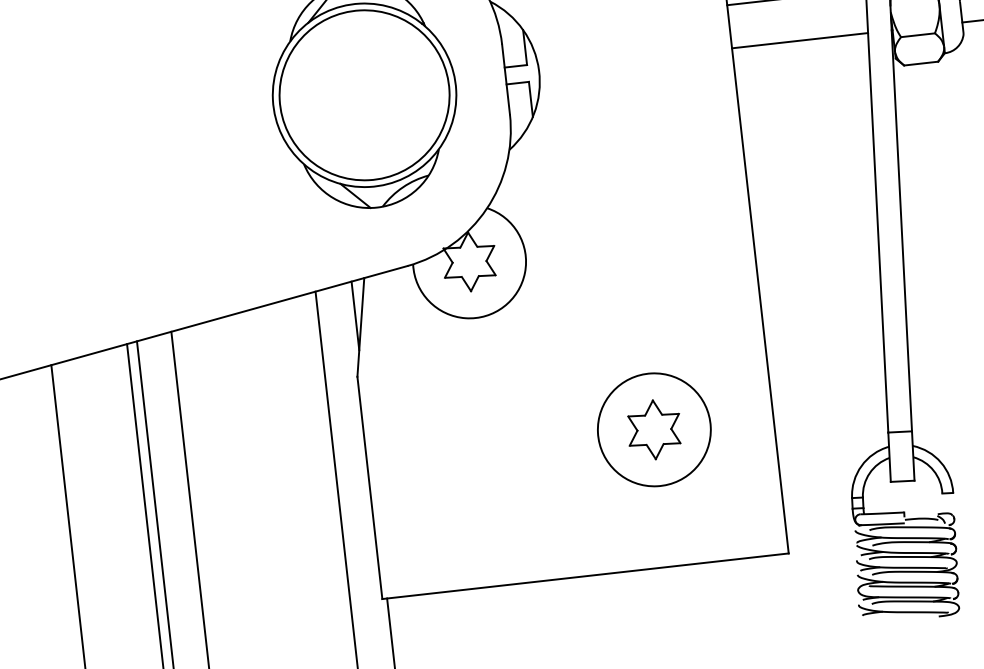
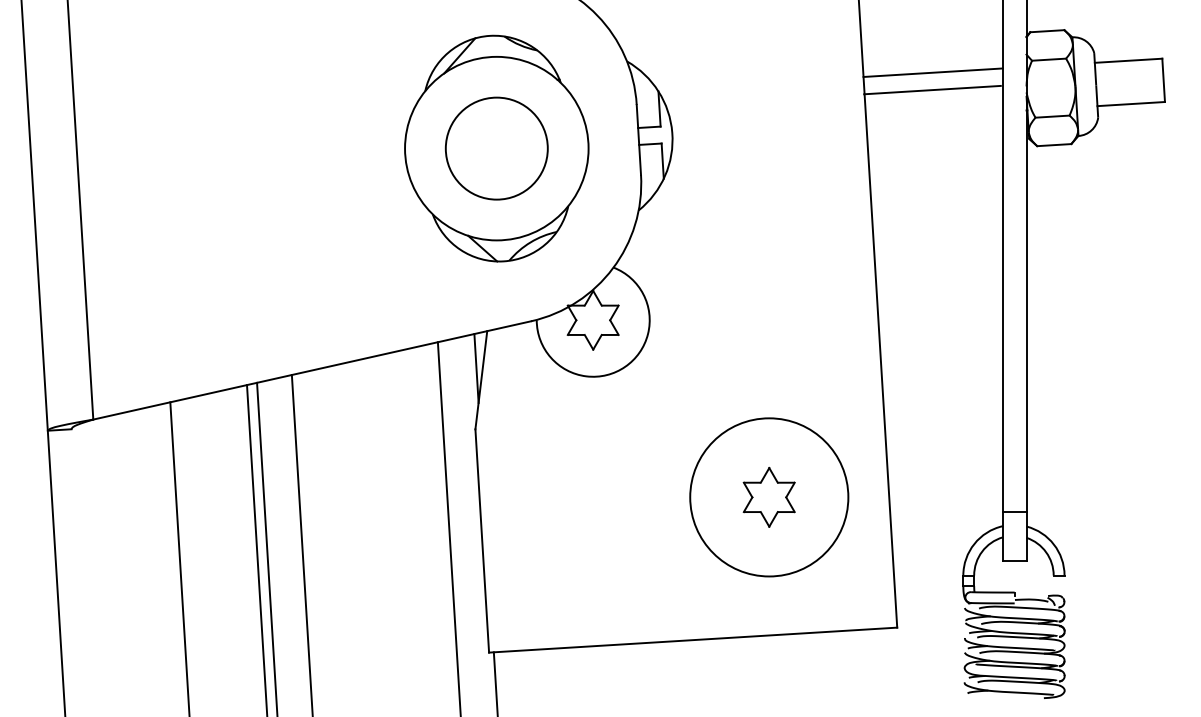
line: (800, 40) -> (932, 89), moved
circle: (364, 95) -> (496, 148), size x0.6
circle: (653, 428) -> (768, 496), size x1.4

